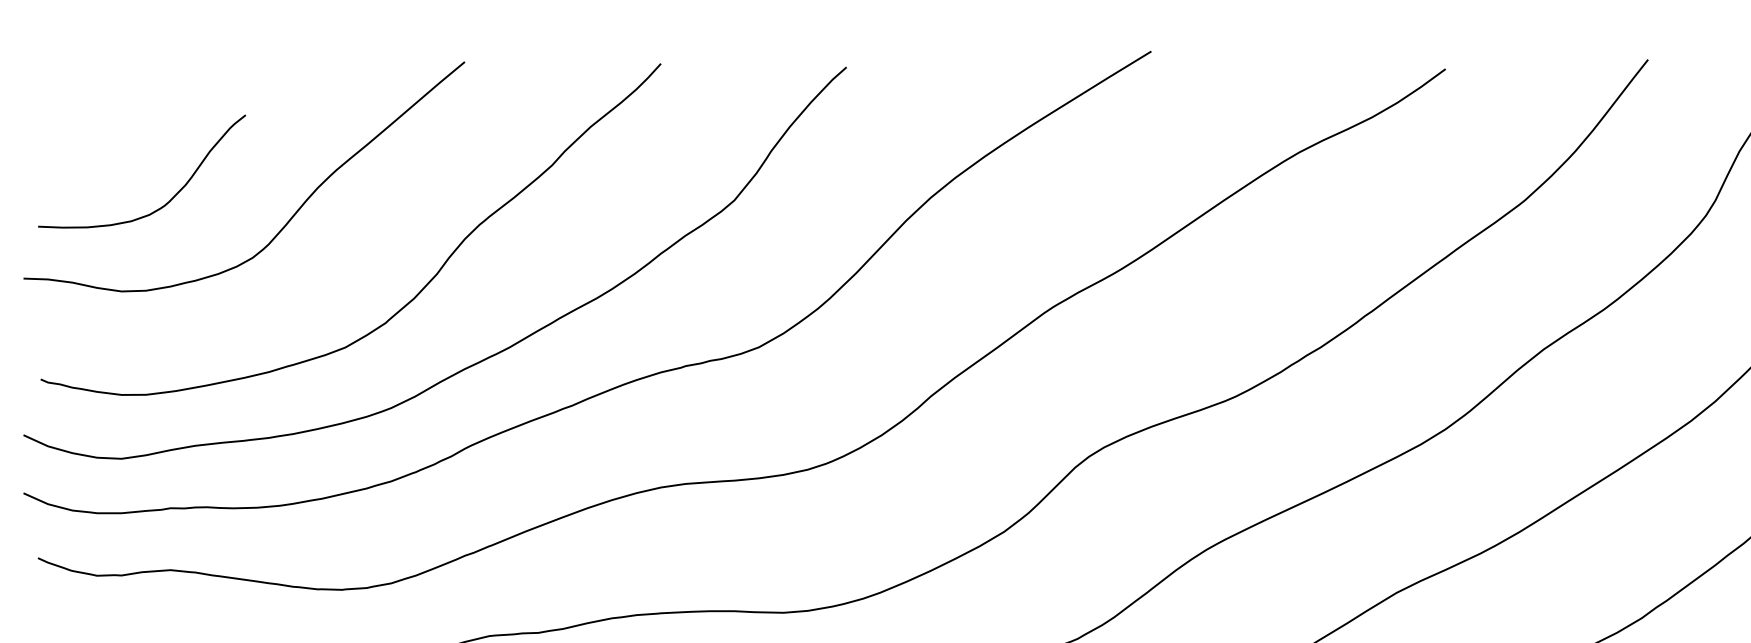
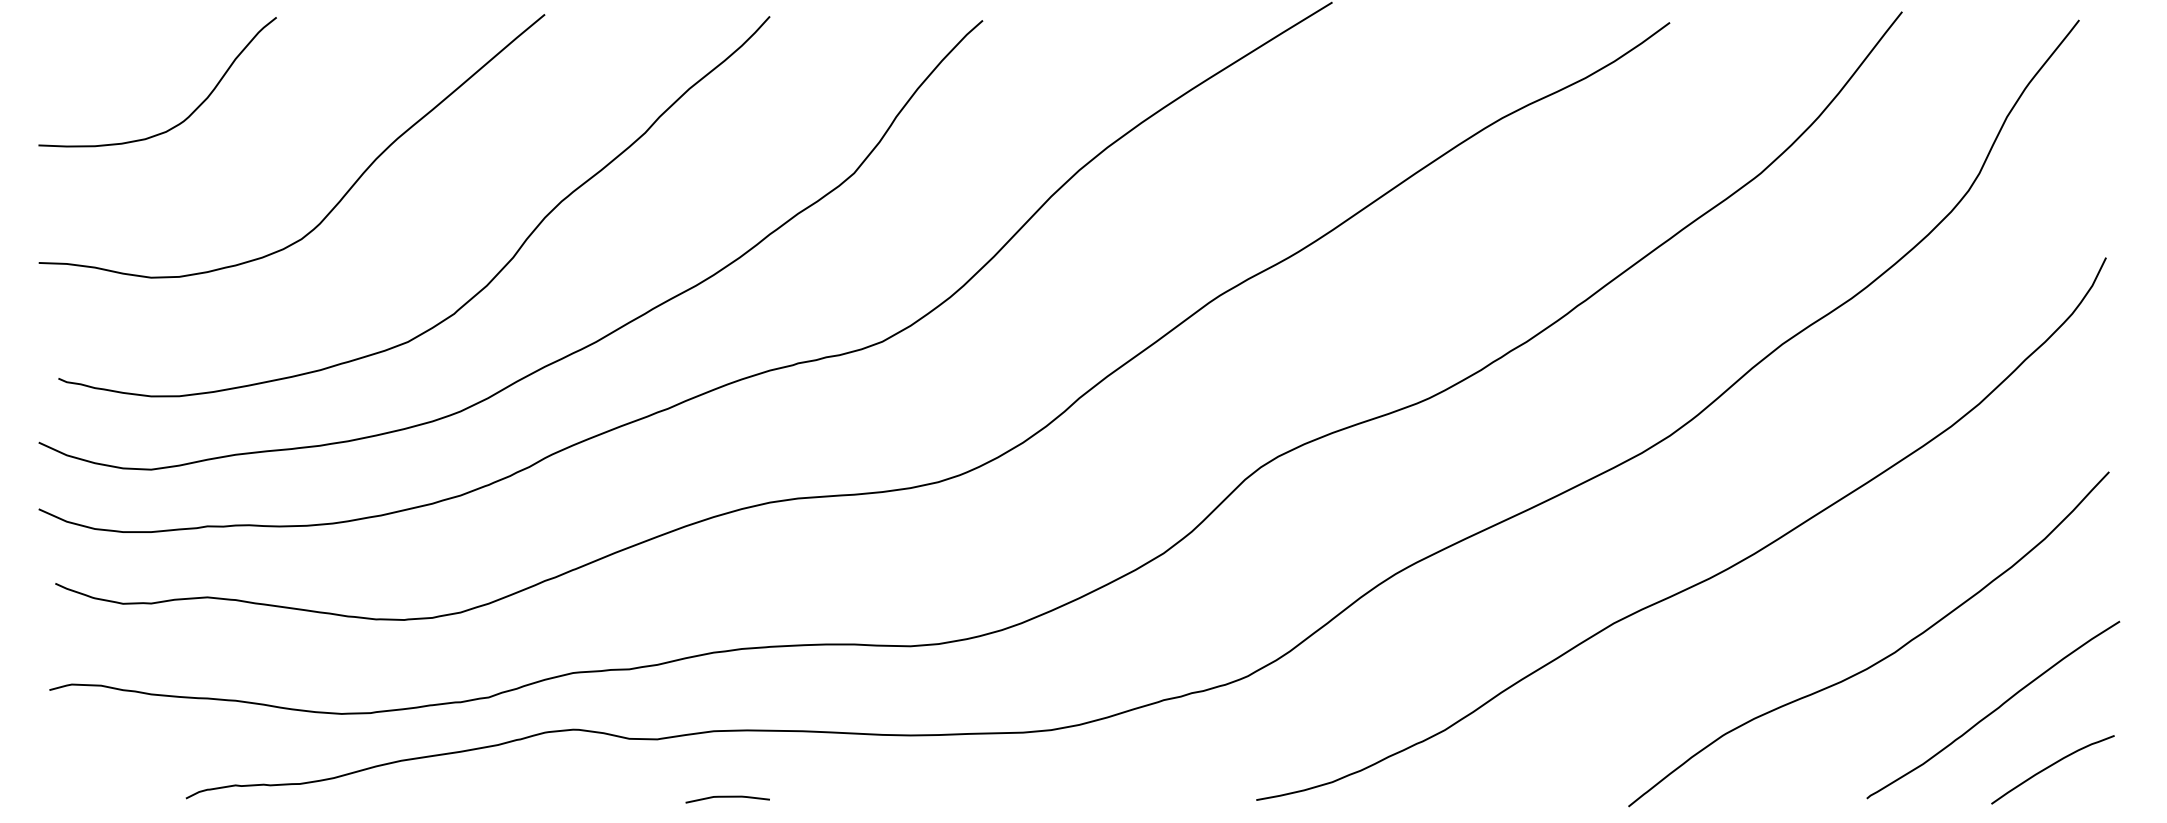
curve: (169, 199) -> (189, 114), moved

